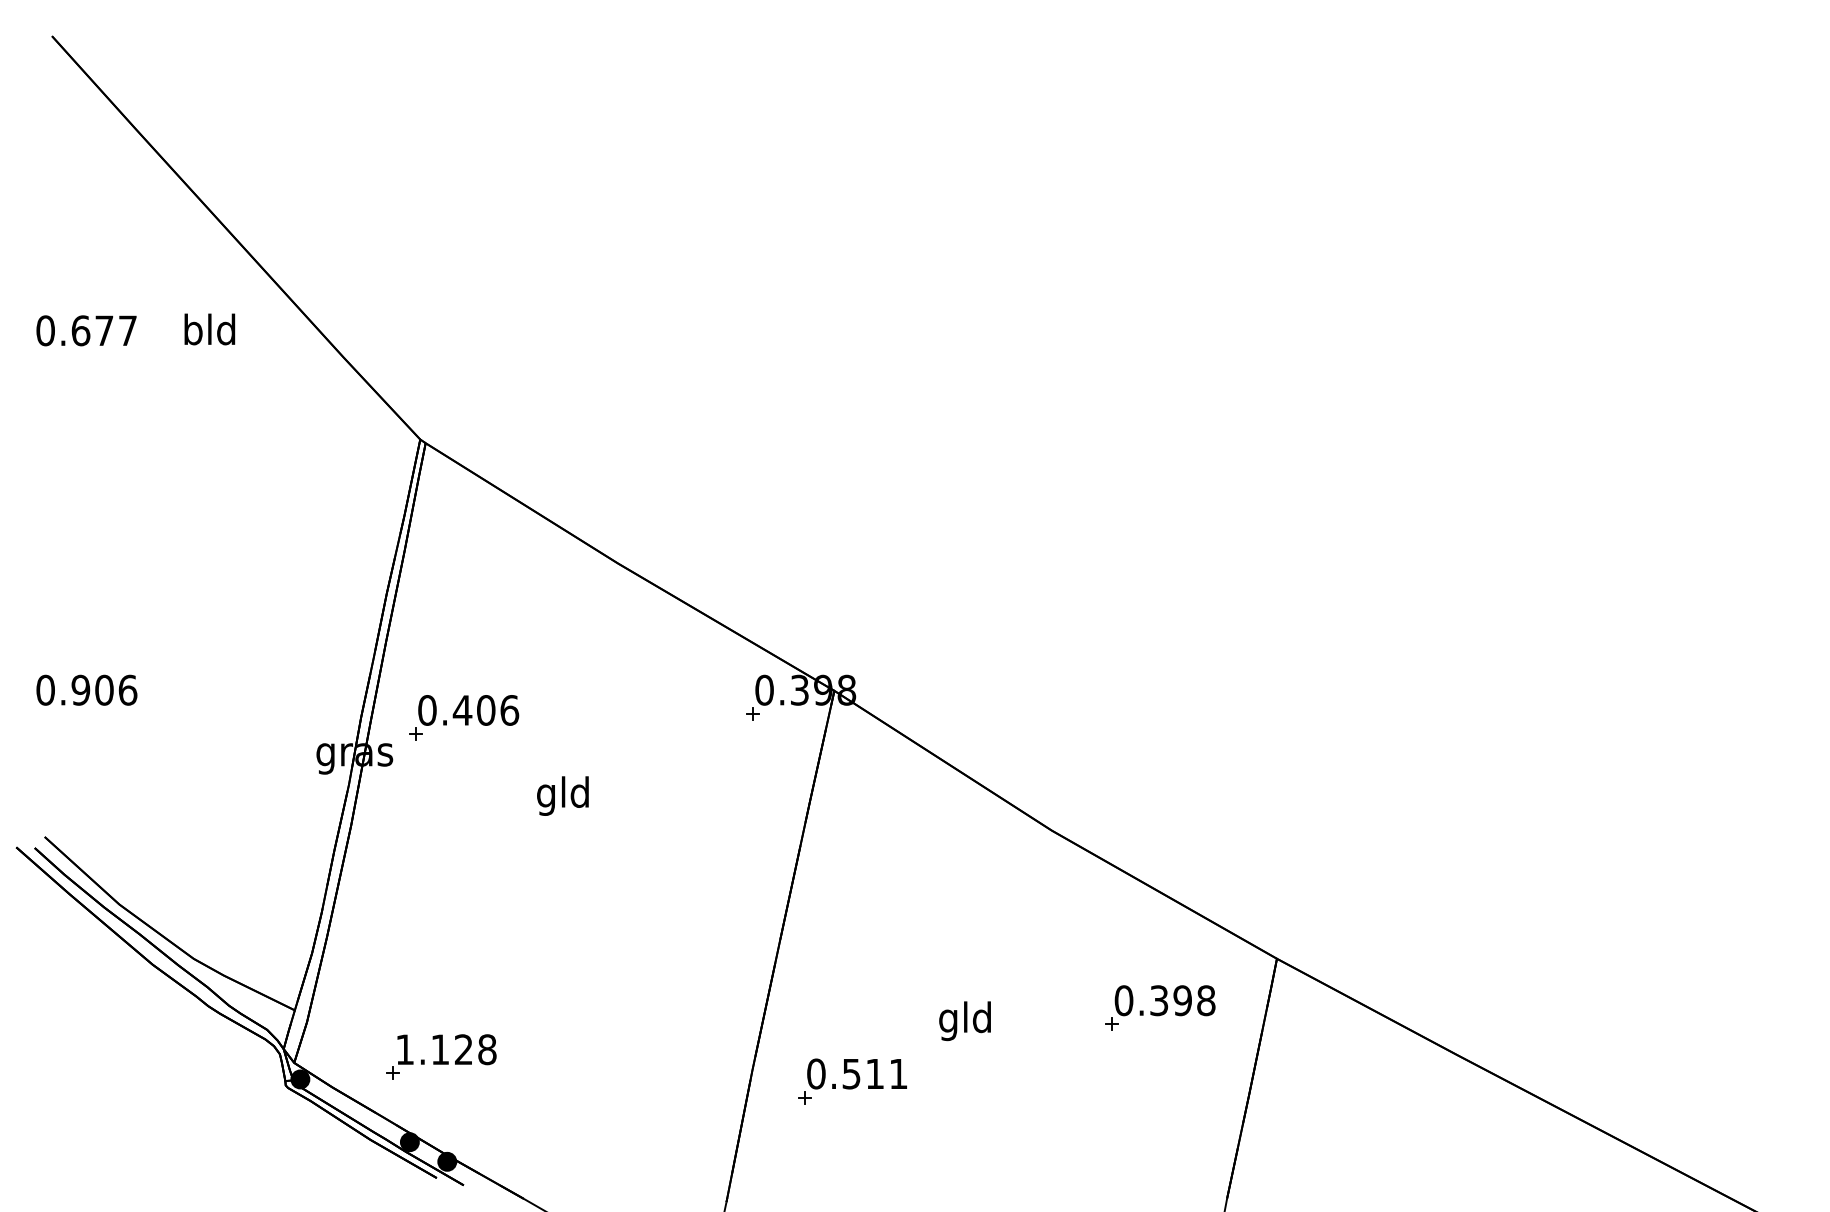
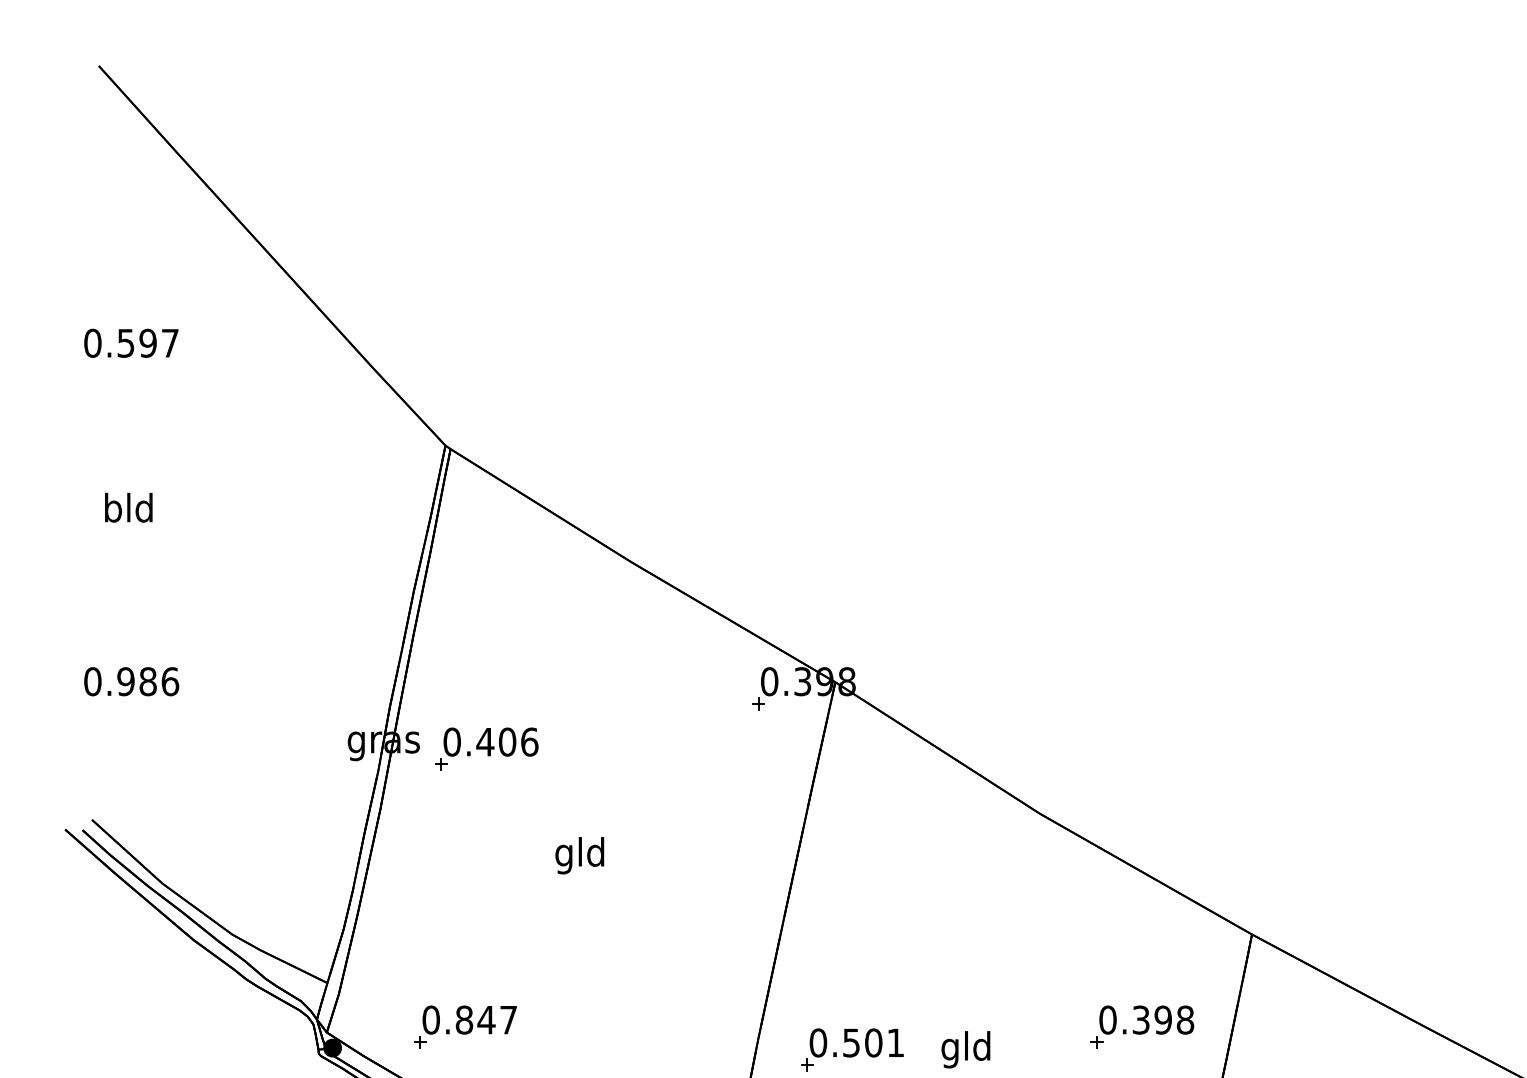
text: (209, 329) -> (128, 507), moved
text: (92, 330) -> (136, 343), 0.677 -> 0.597
text: (104, 690) -> (148, 681), 0.906 -> 0.986
part: (464, 717) -> (487, 748), moved
text: (562, 795) -> (579, 855), moved
part: (1160, 1007) -> (1142, 1026), moved
text: (964, 1021) -> (965, 1050), moved
text: (446, 1049) -> (470, 1019), 1.128 -> 0.847
text: (875, 1073) -> (874, 1042), 0.511 -> 0.501

